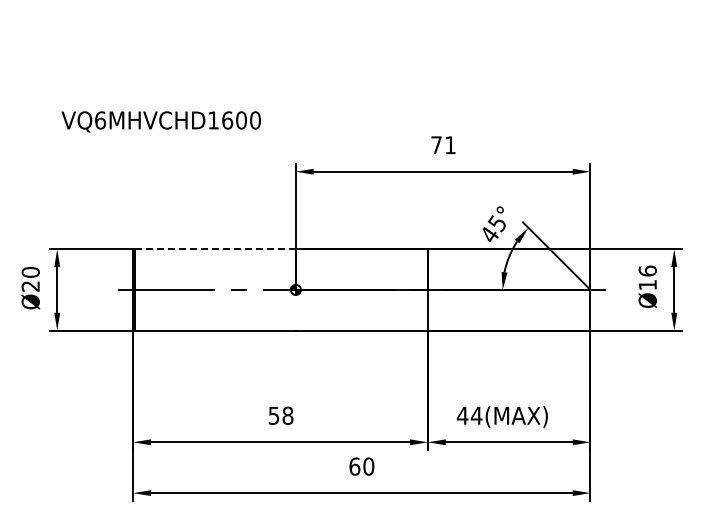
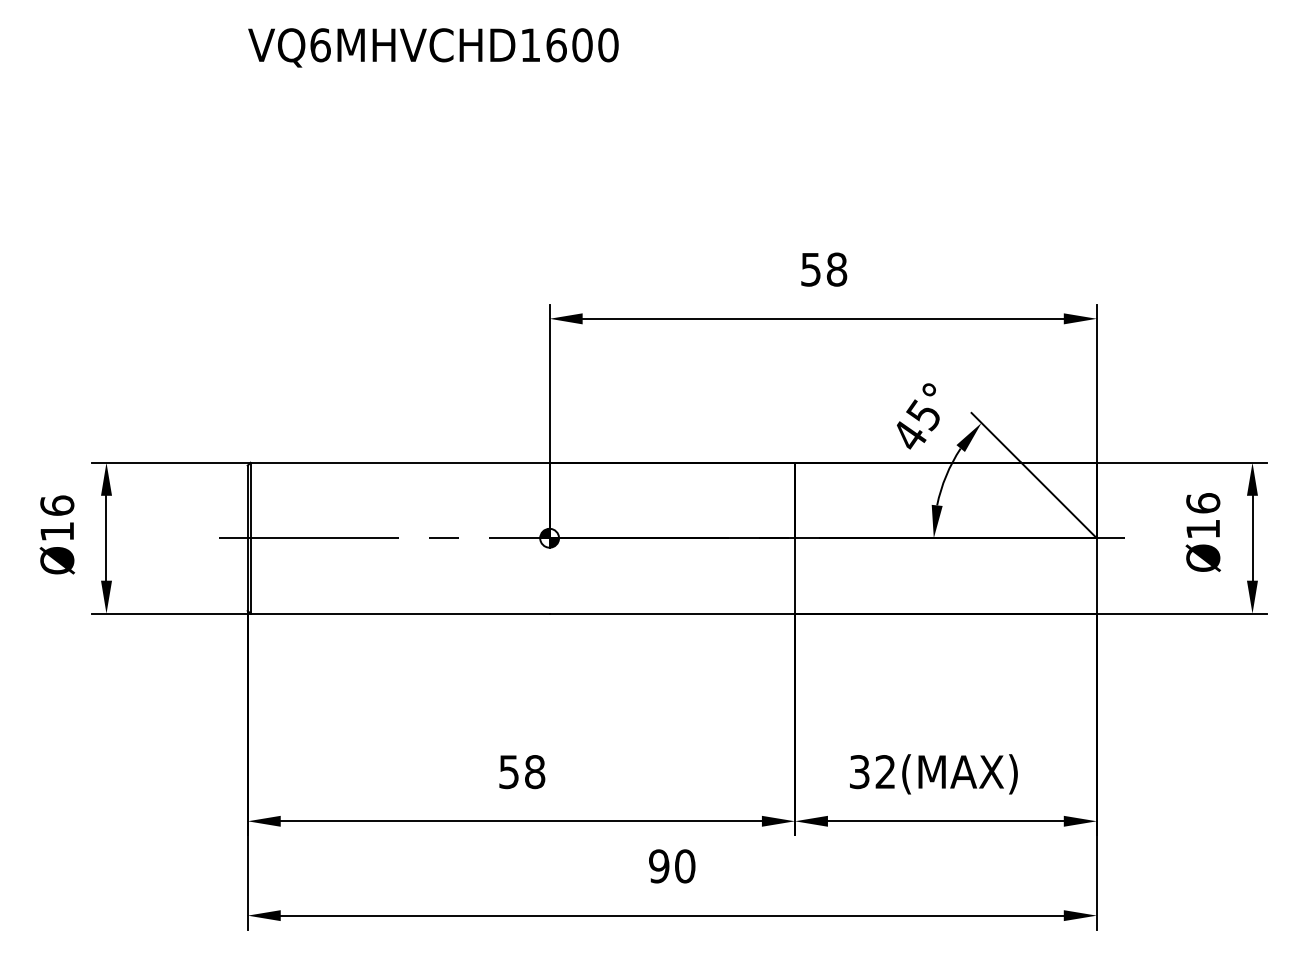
text: (160, 121) -> (431, 47), moved
text: (443, 145) -> (823, 270), 71 -> 58
line: (215, 249) -> (400, 463), dashed -> solid
text: (30, 278) -> (56, 517), Ø20 -> Ø16
text: (469, 415) -> (872, 771), 44(MAX) -> 32(MAX)
text: (354, 466) -> (658, 866), 60 -> 90

